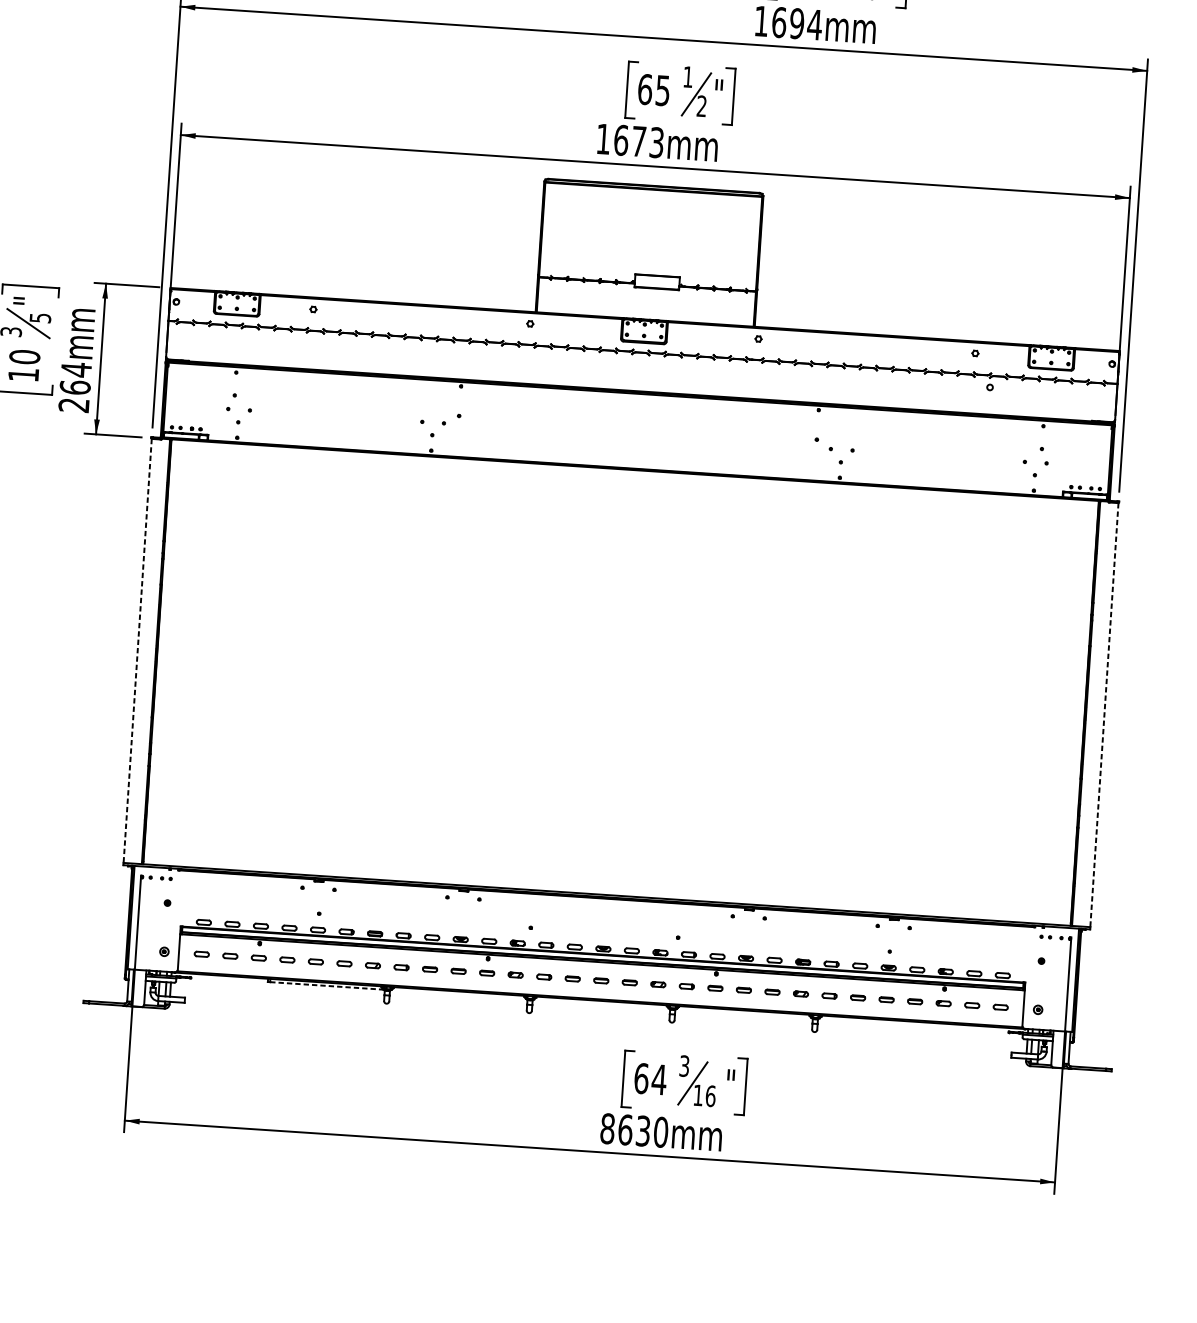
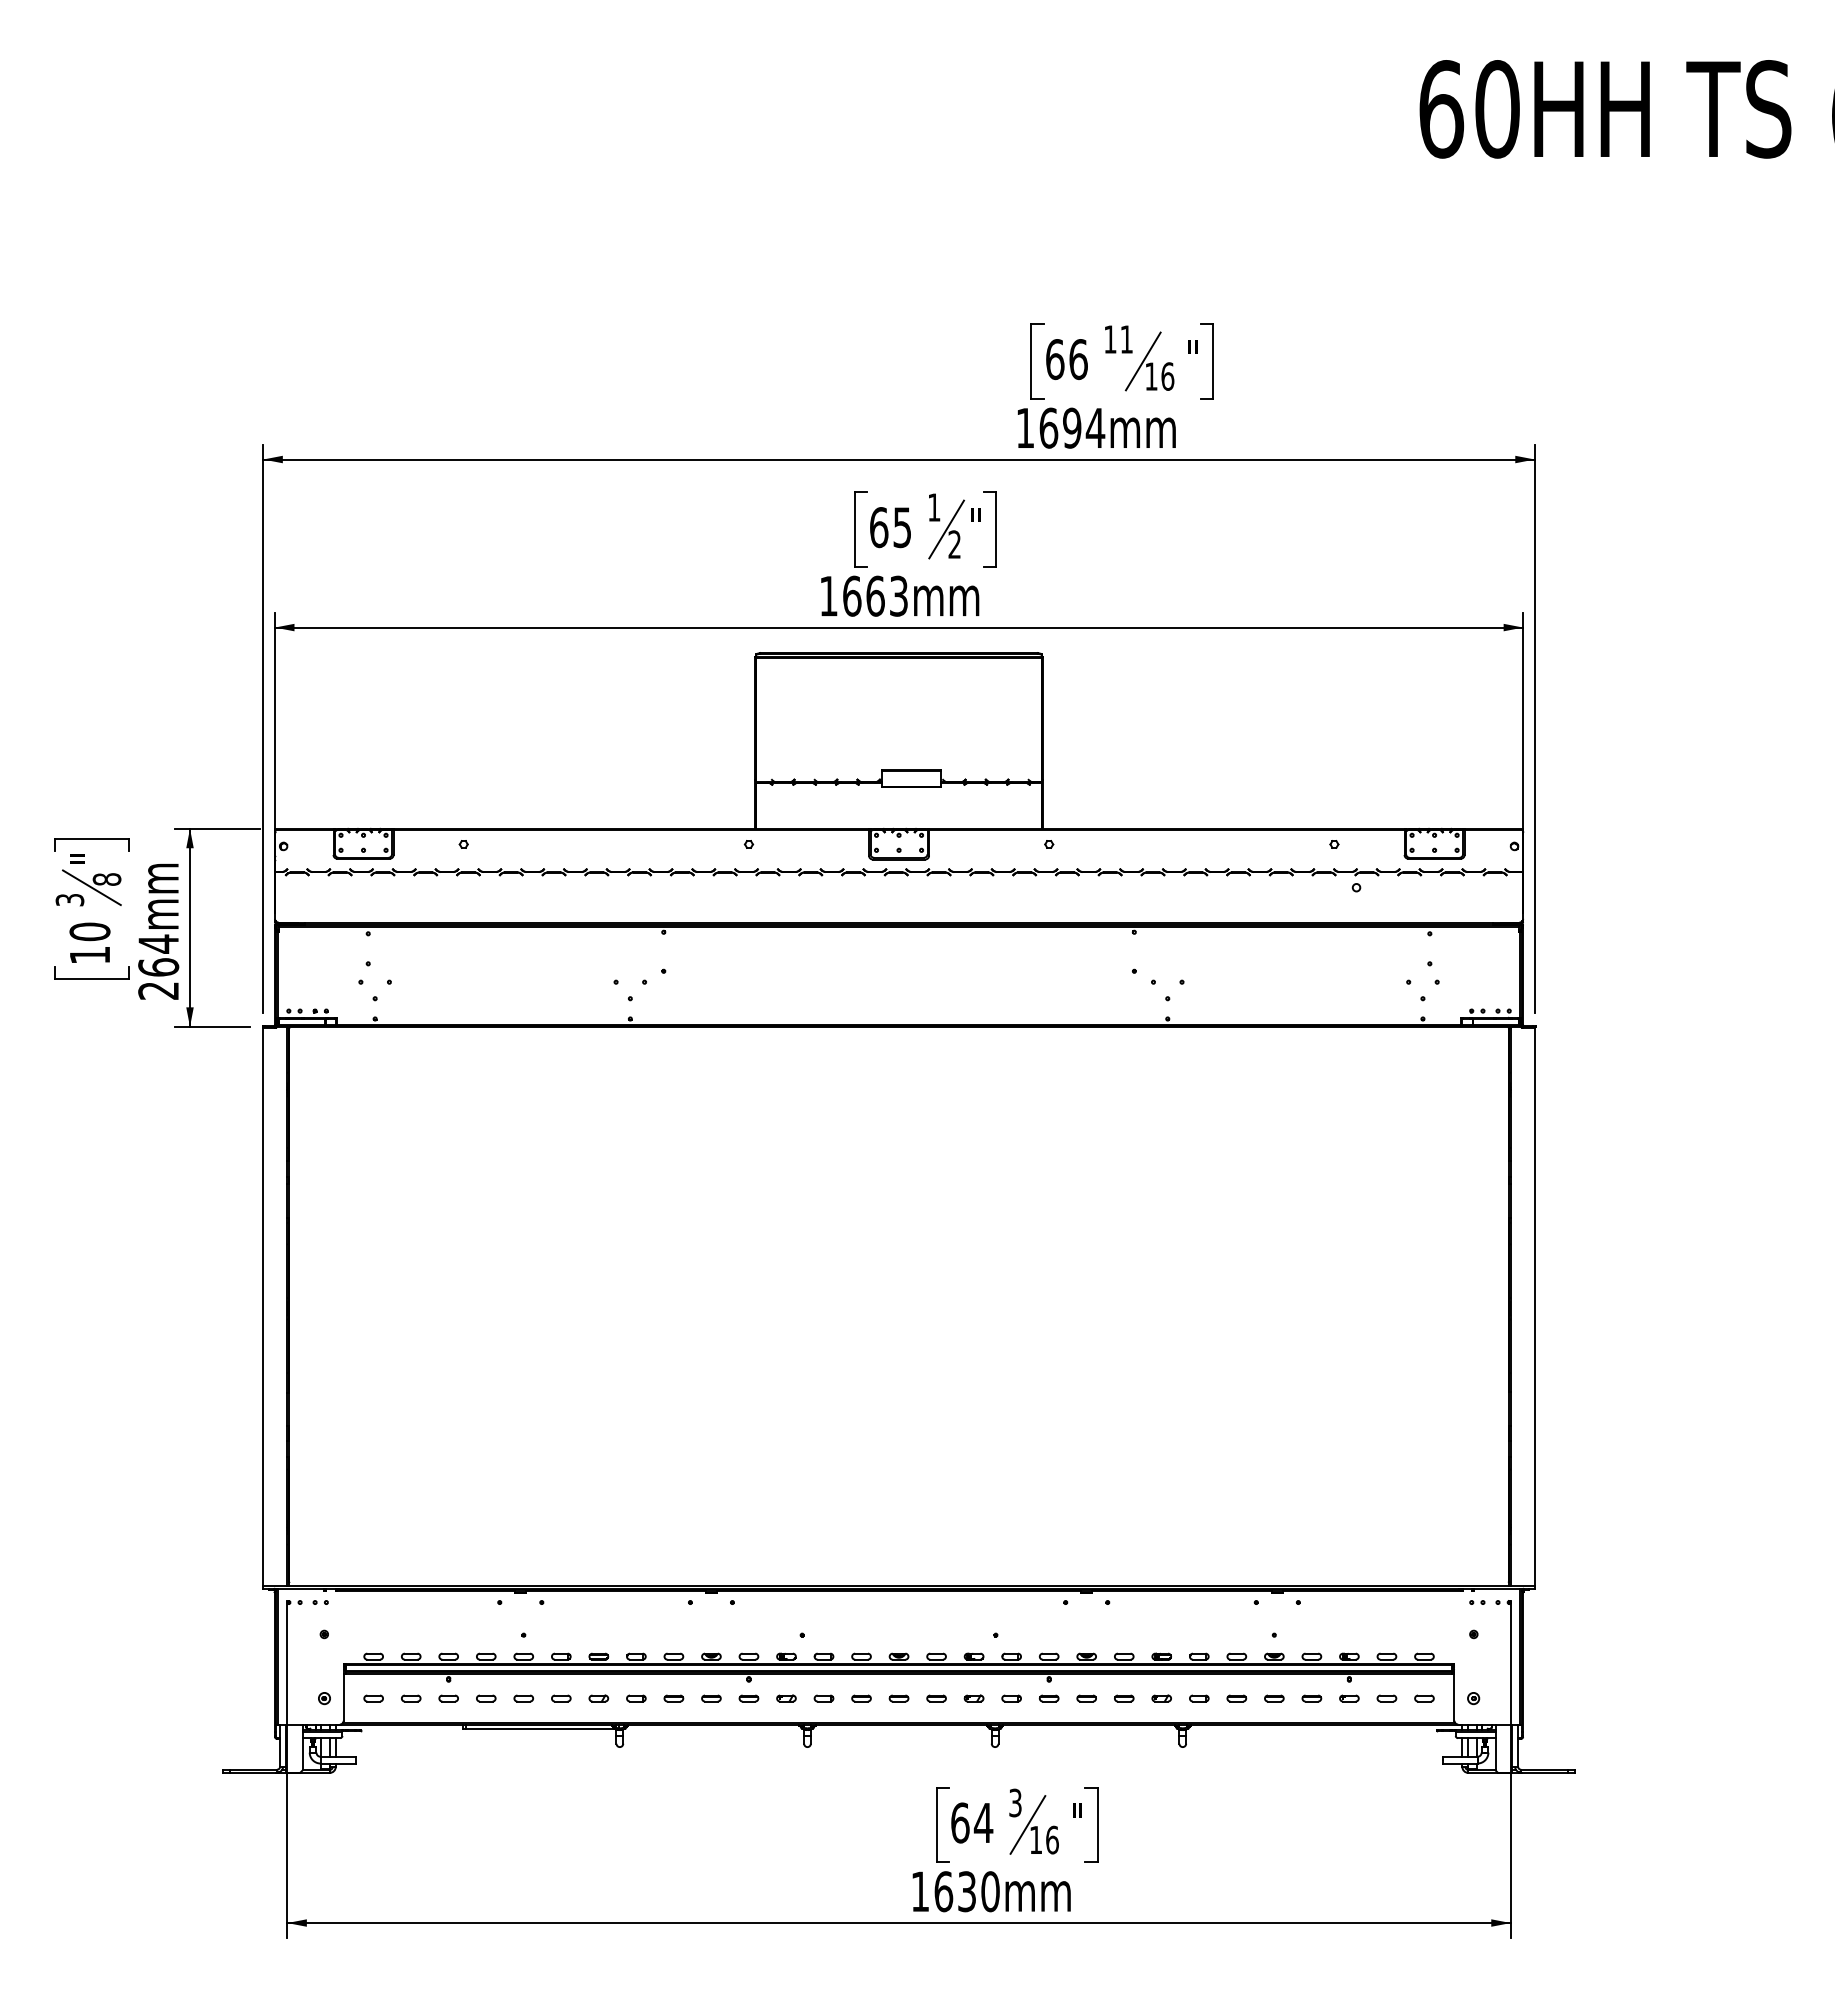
text: (639, 140) -> (875, 595), 1673mm -> 1663mm
text: (40, 318) -> (106, 879), 5 -> 8
line: (137, 650) -> (263, 1306), dashed -> solid
line: (1104, 714) -> (1534, 1306), dashed -> solid
line: (327, 986) -> (540, 1729), dashed -> solid
text: (607, 1128) -> (920, 1891), 8630mm -> 1630mm

